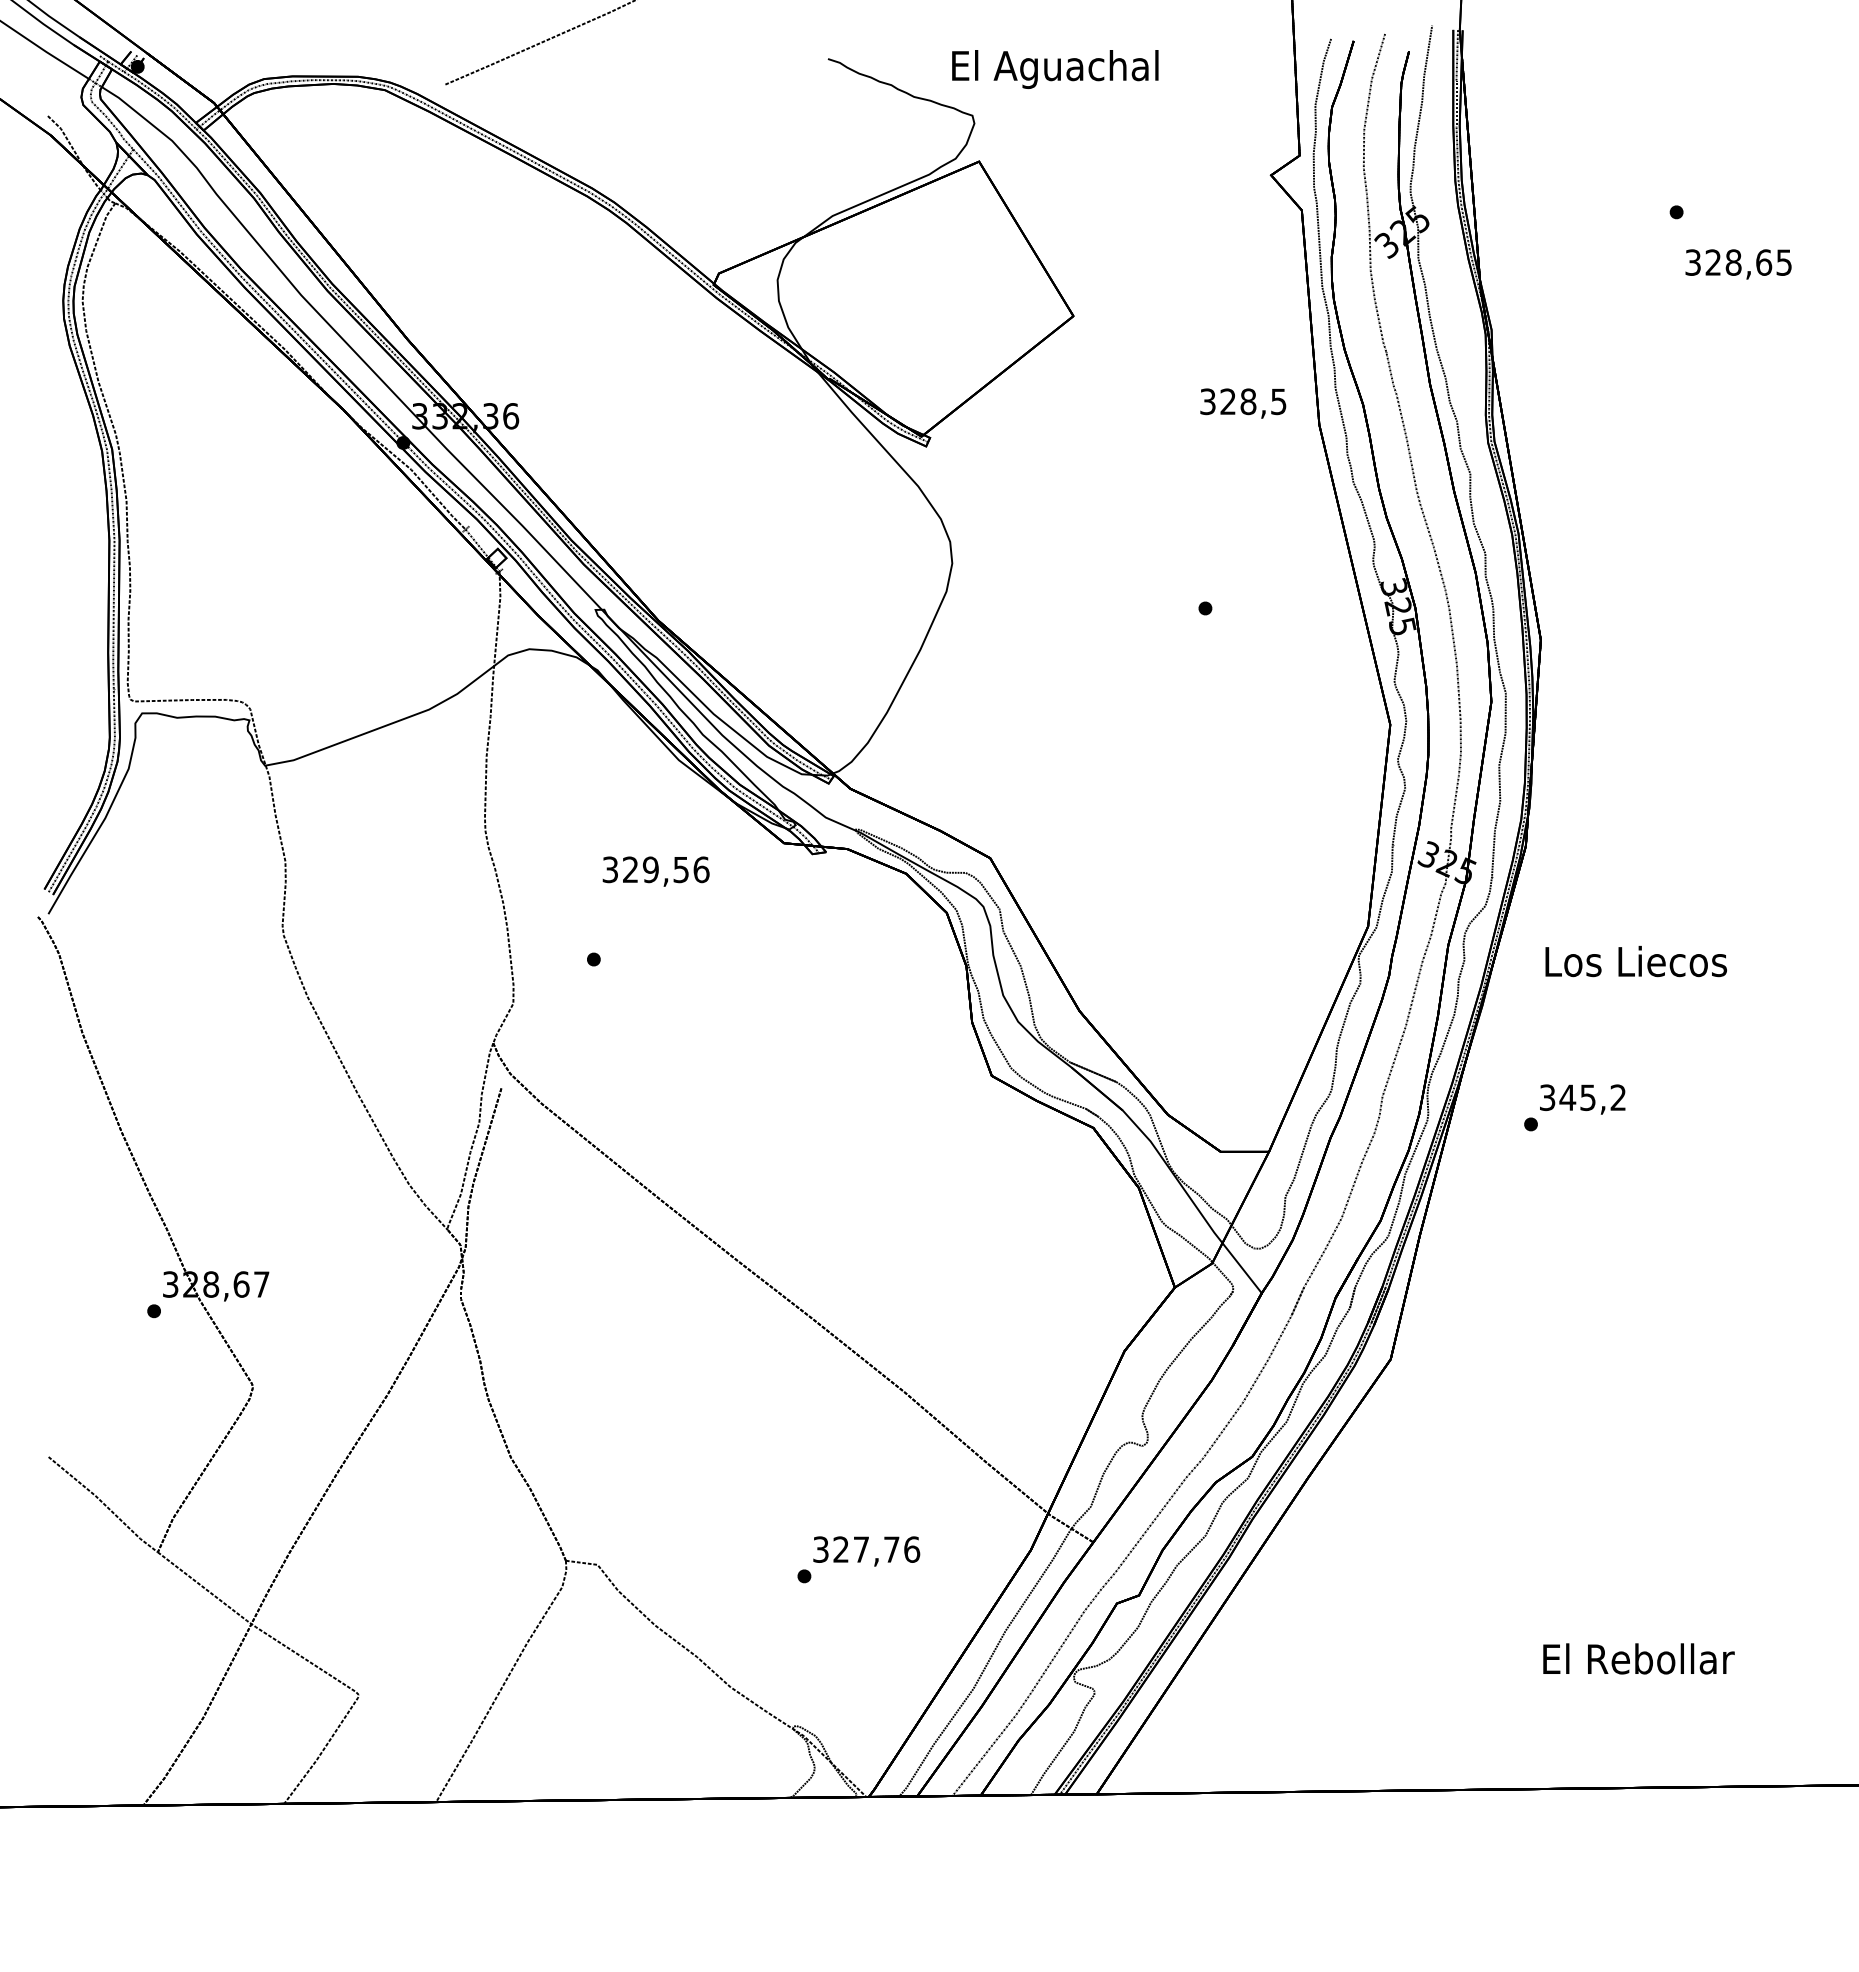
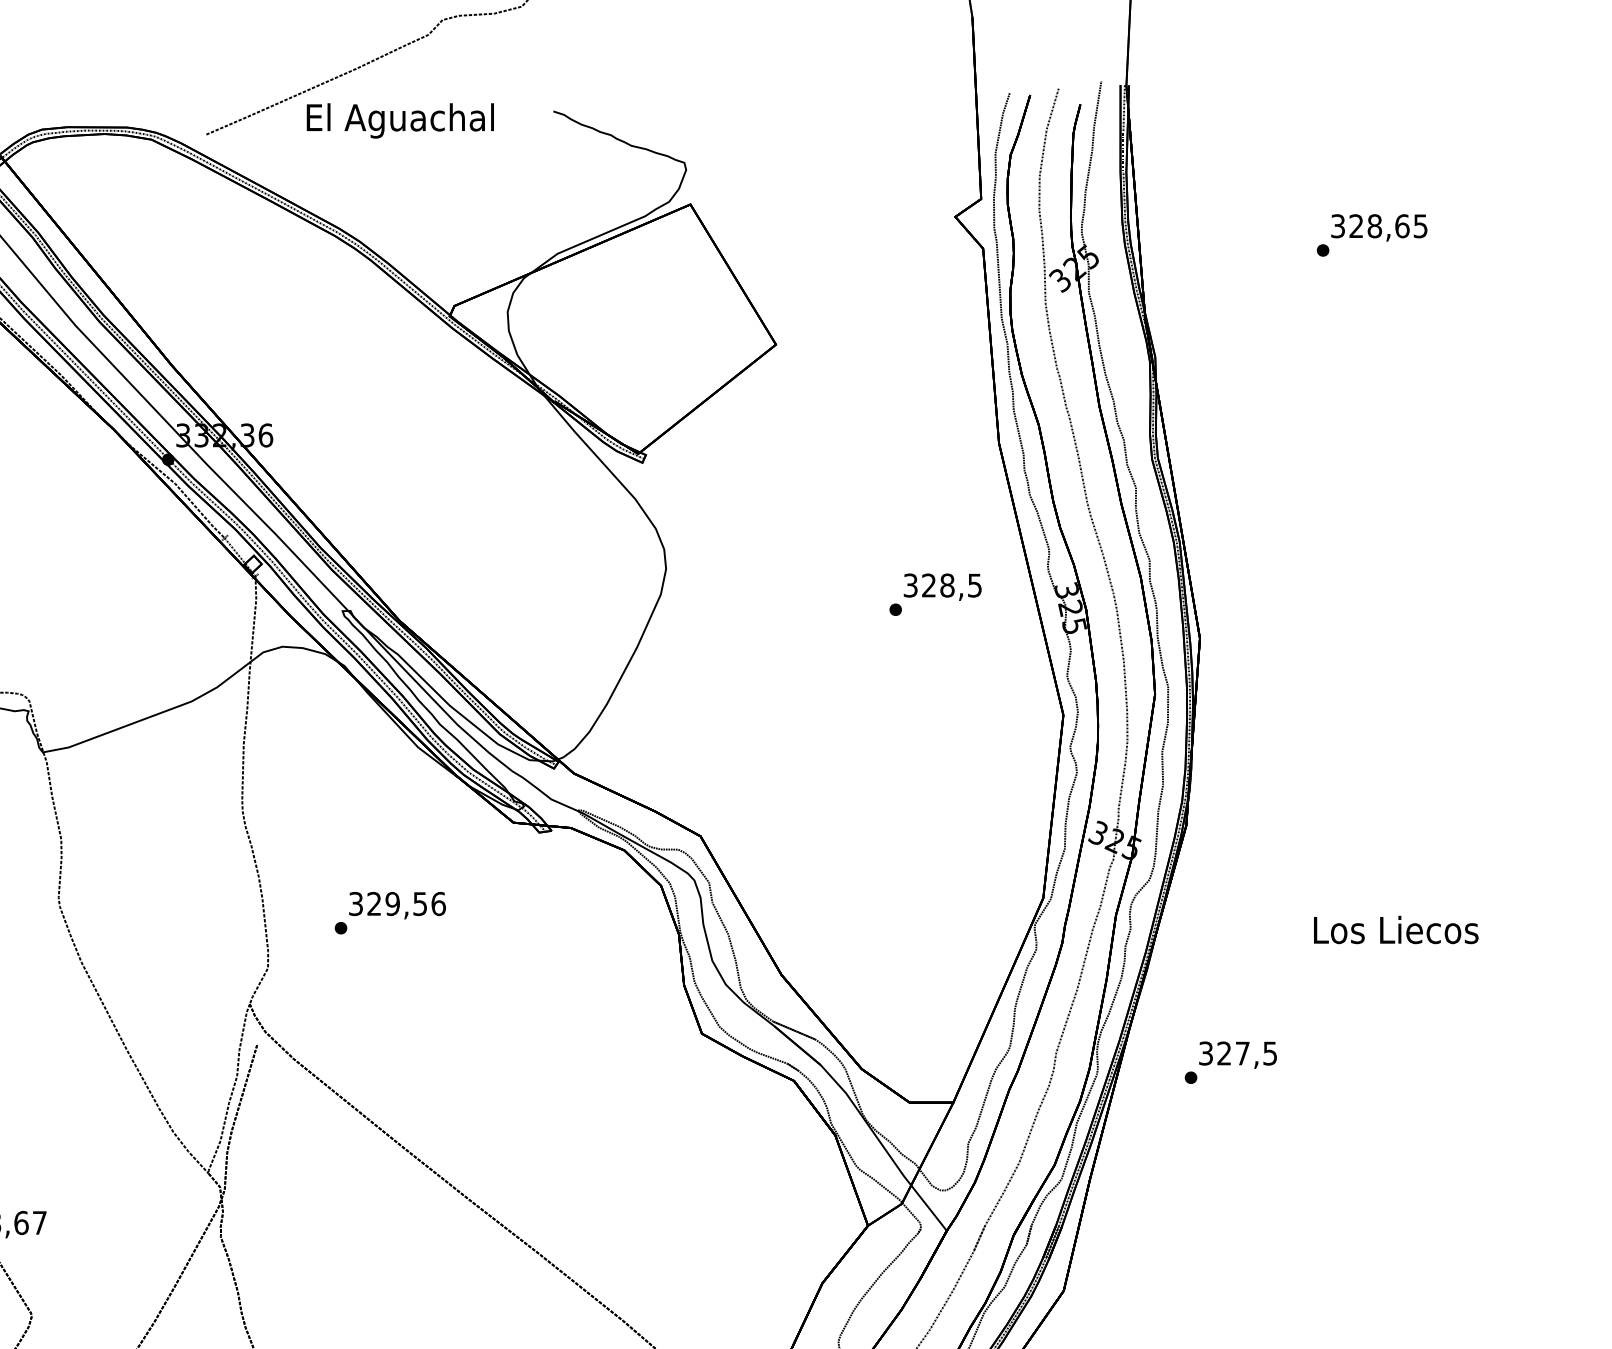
text: (1055, 69) -> (400, 120), moved
text: (1738, 264) -> (1379, 227), moved
text: (1243, 403) -> (942, 587), moved
text: (655, 871) -> (396, 905), moved
text: (1635, 961) -> (1395, 929), moved
text: (1592, 1097) -> (1246, 1053), 345,2 -> 327,5

